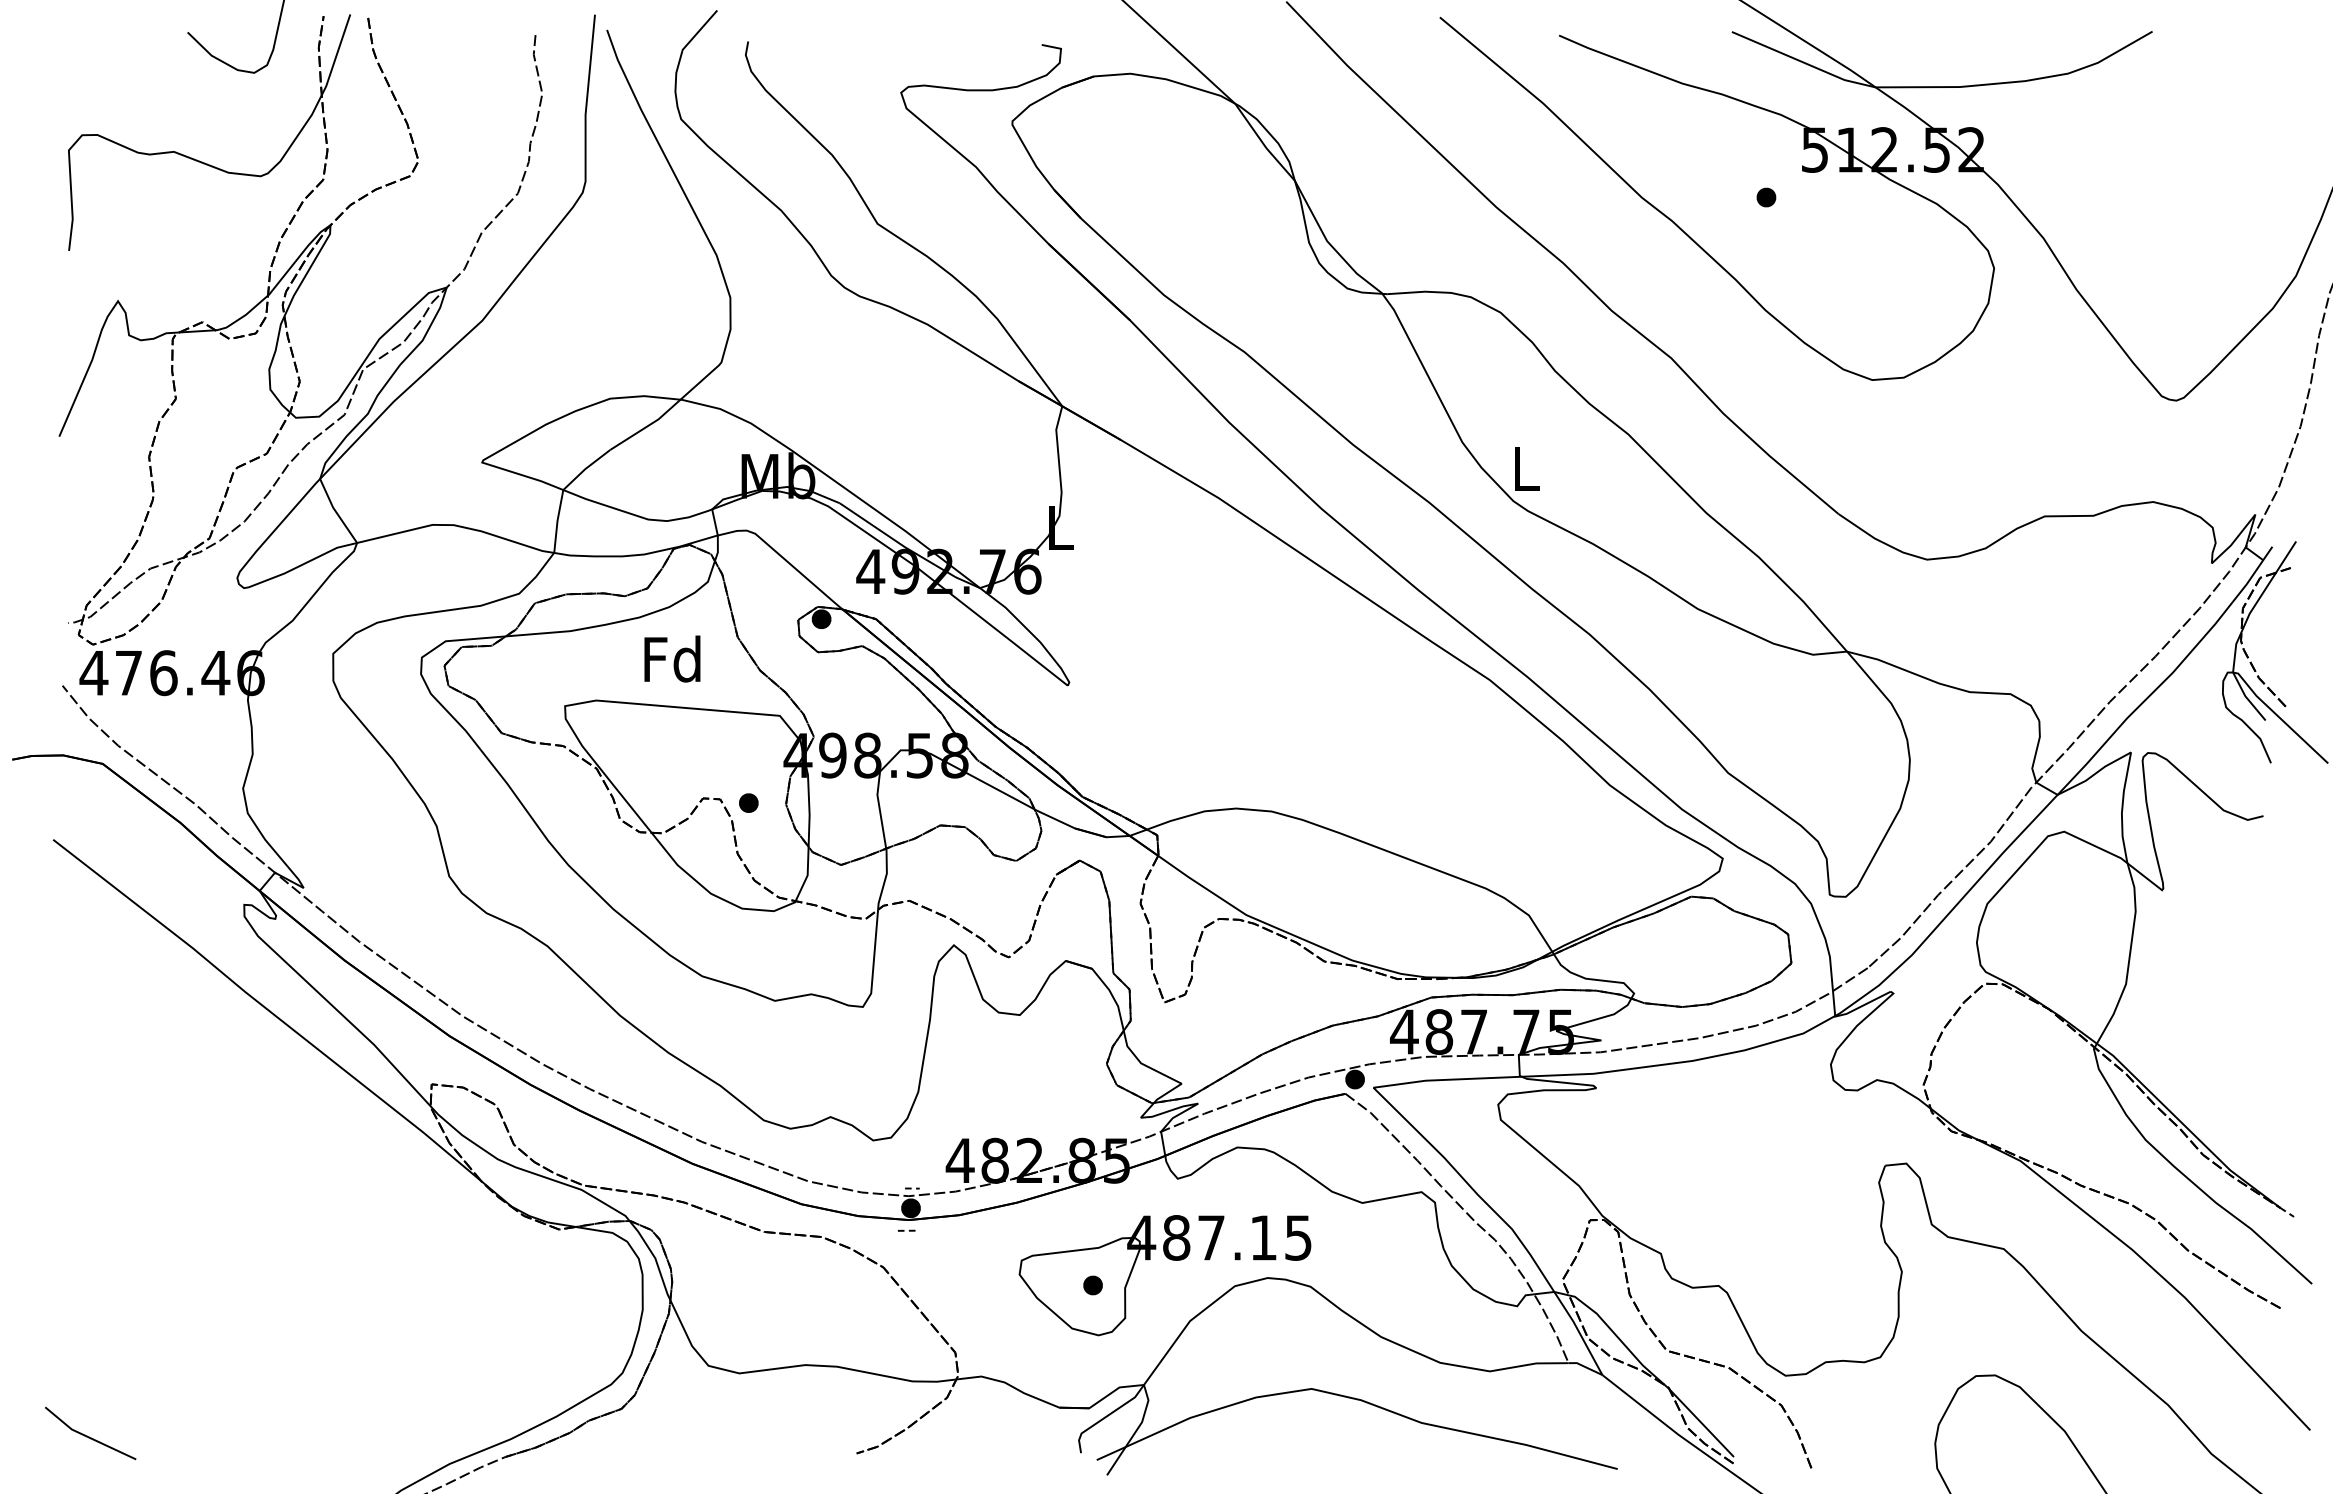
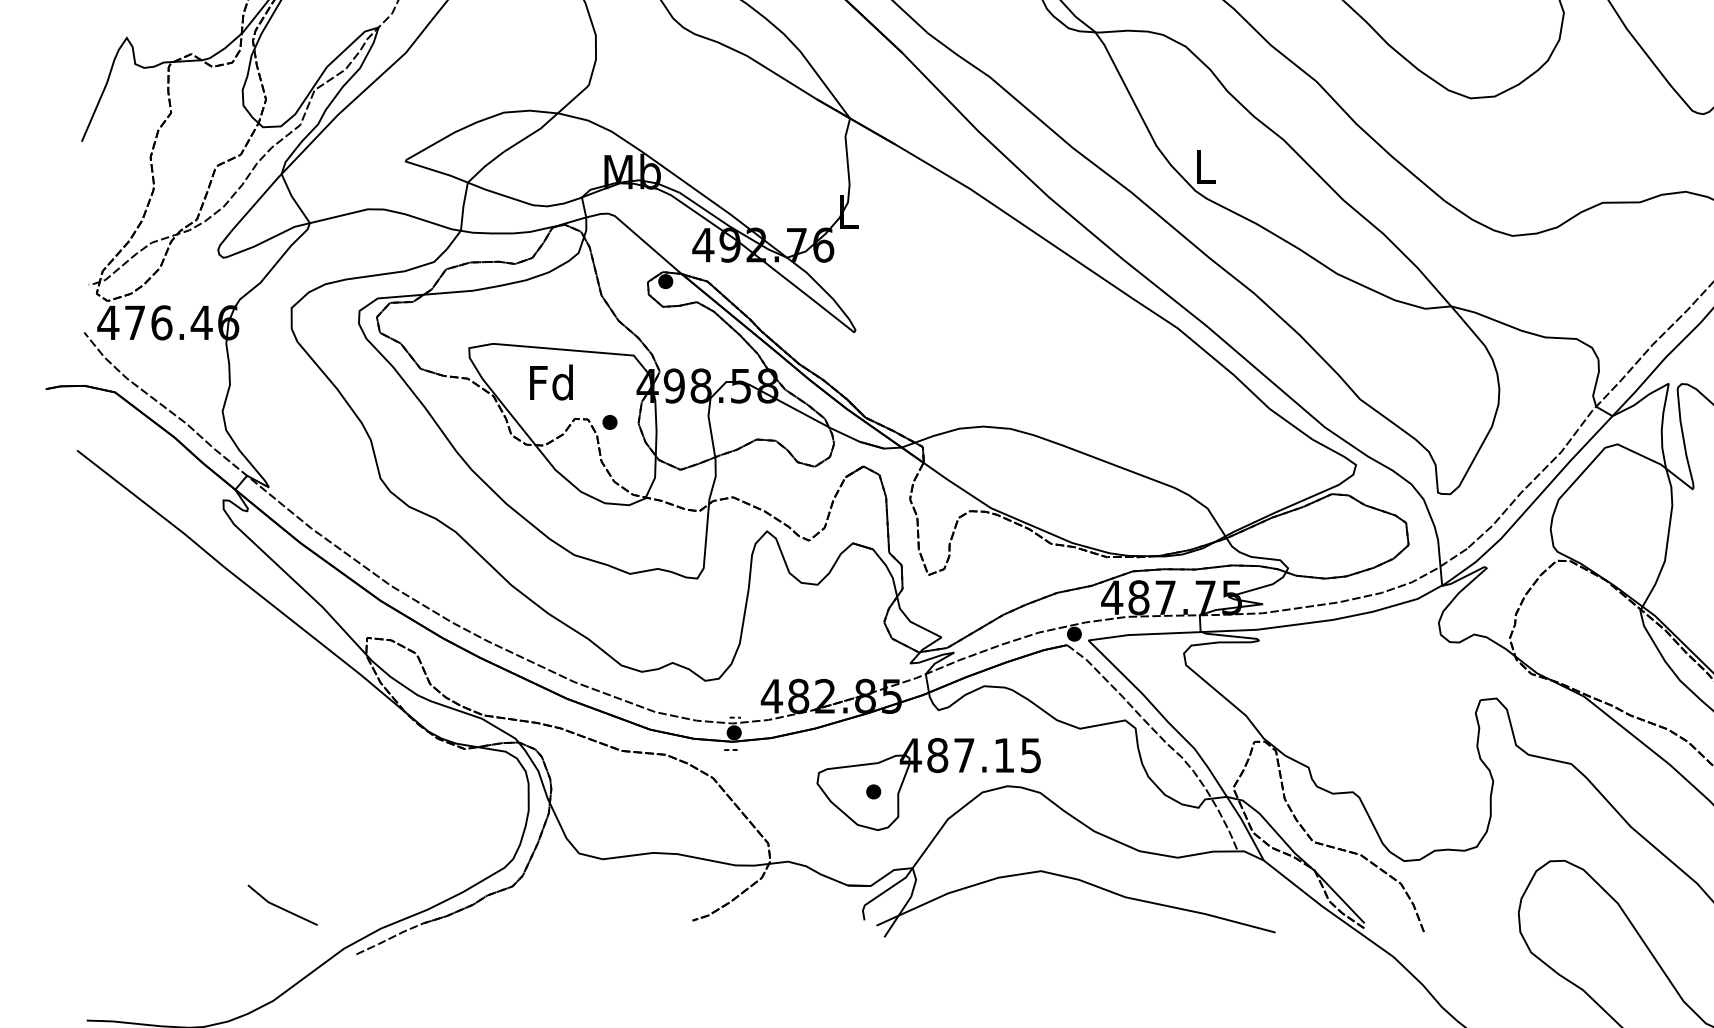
text: (672, 658) -> (551, 382), moved
line: (89, 1436) -> (281, 907), moved

